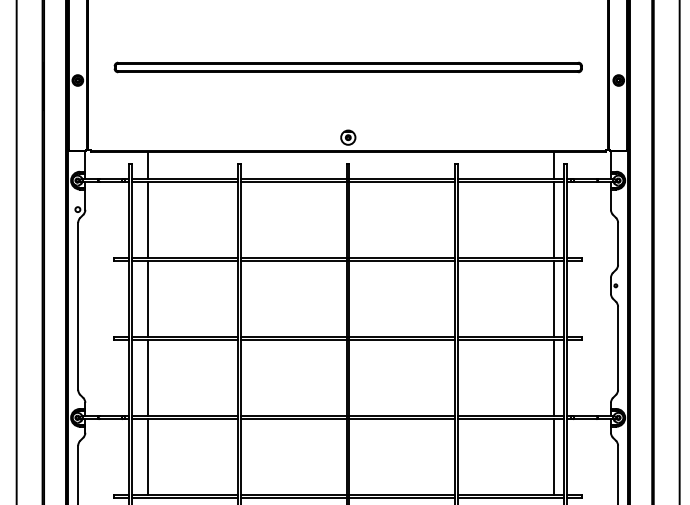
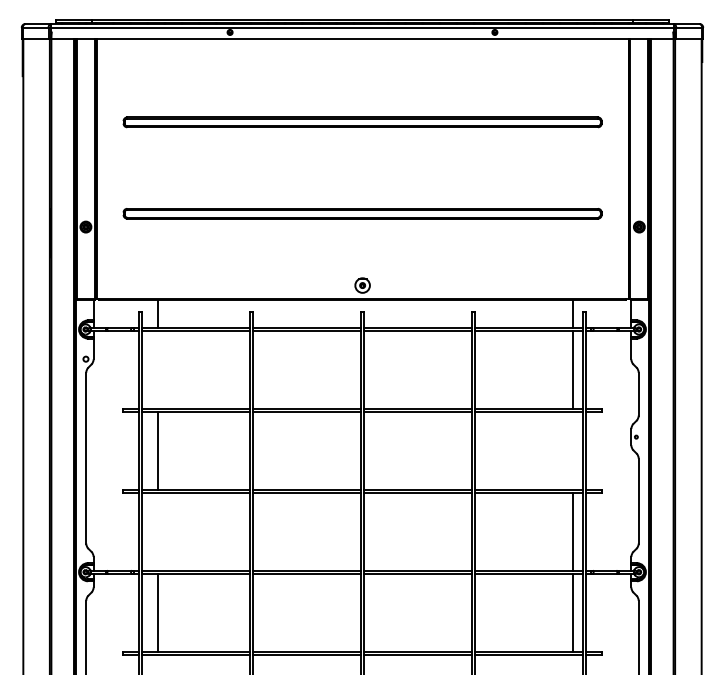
line: (148, 219) -> (158, 369), removed
line: (554, 298) -> (573, 450), removed
line: (148, 378) -> (158, 531), removed

